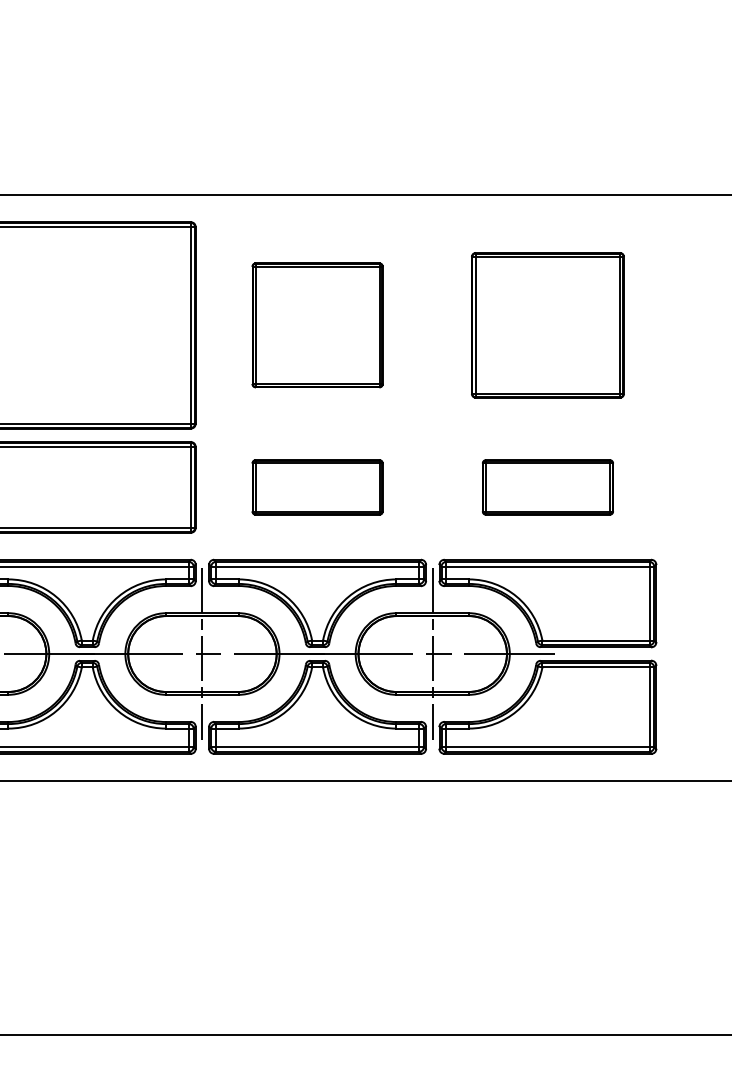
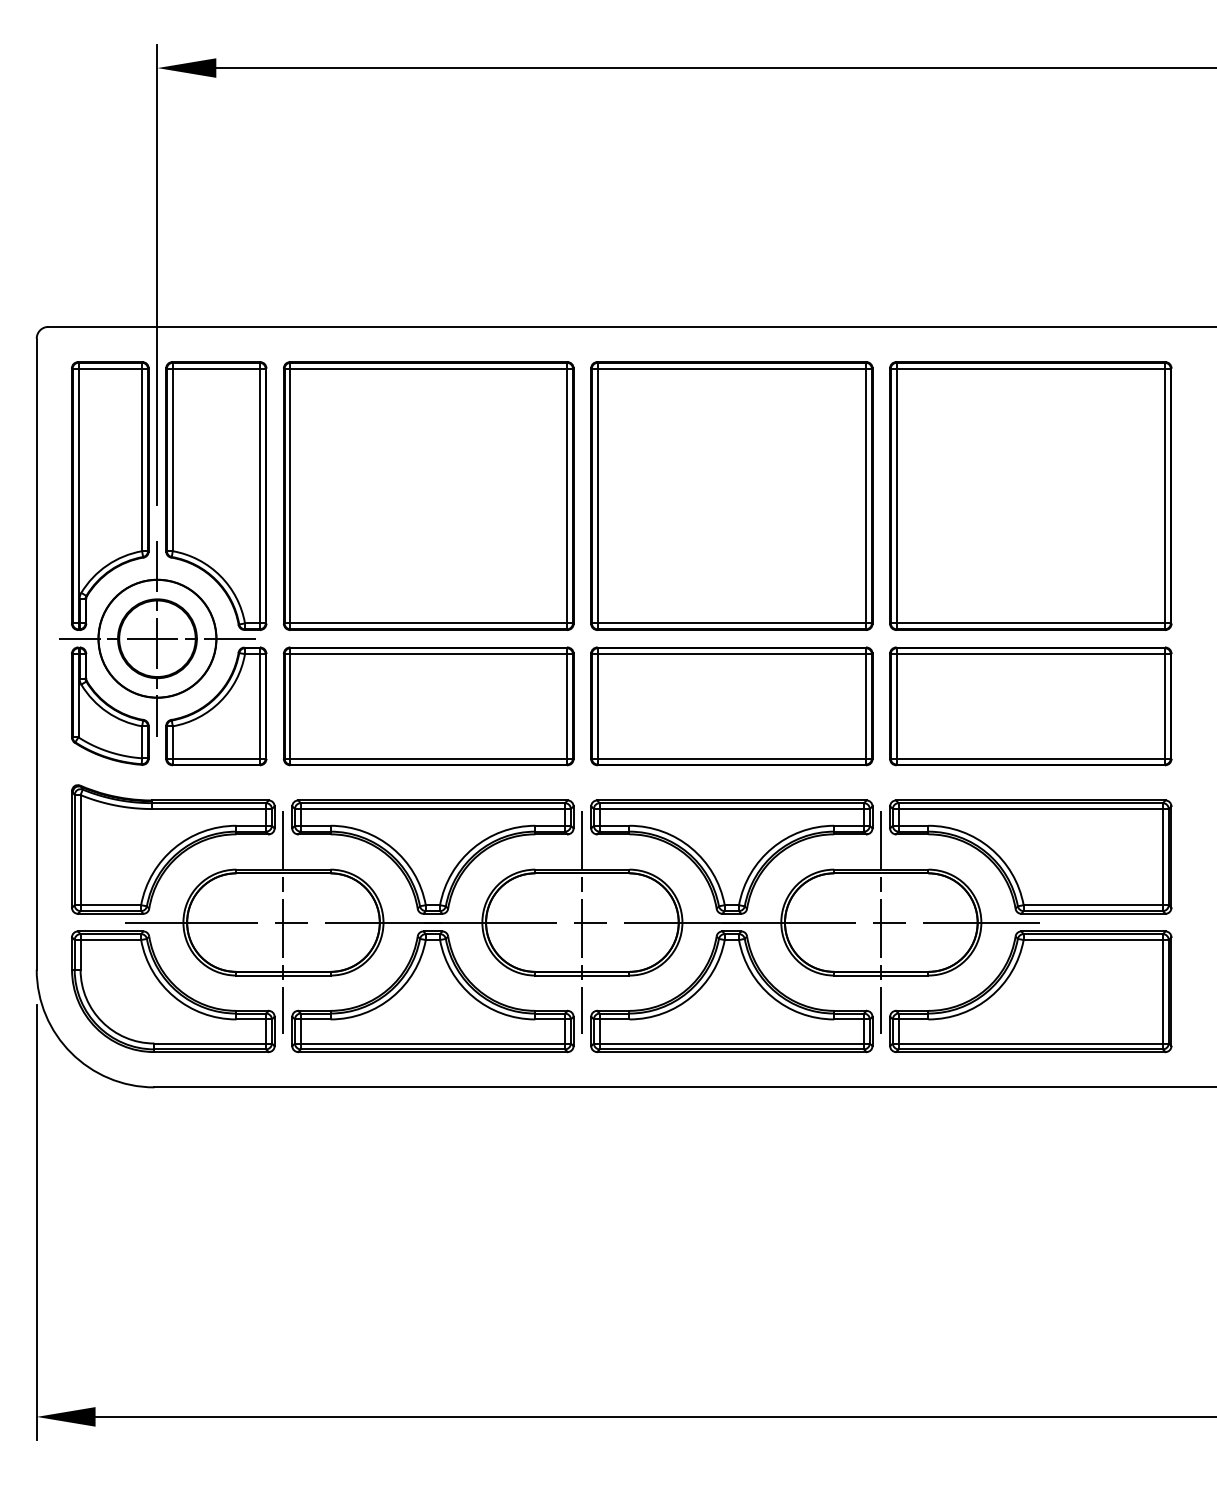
part: (317, 324) -> (731, 495), size x1.67
part: (547, 324) -> (1030, 495), size x1.43
part: (317, 487) -> (731, 706), size x1.67
part: (547, 487) -> (1030, 706), size x1.67

